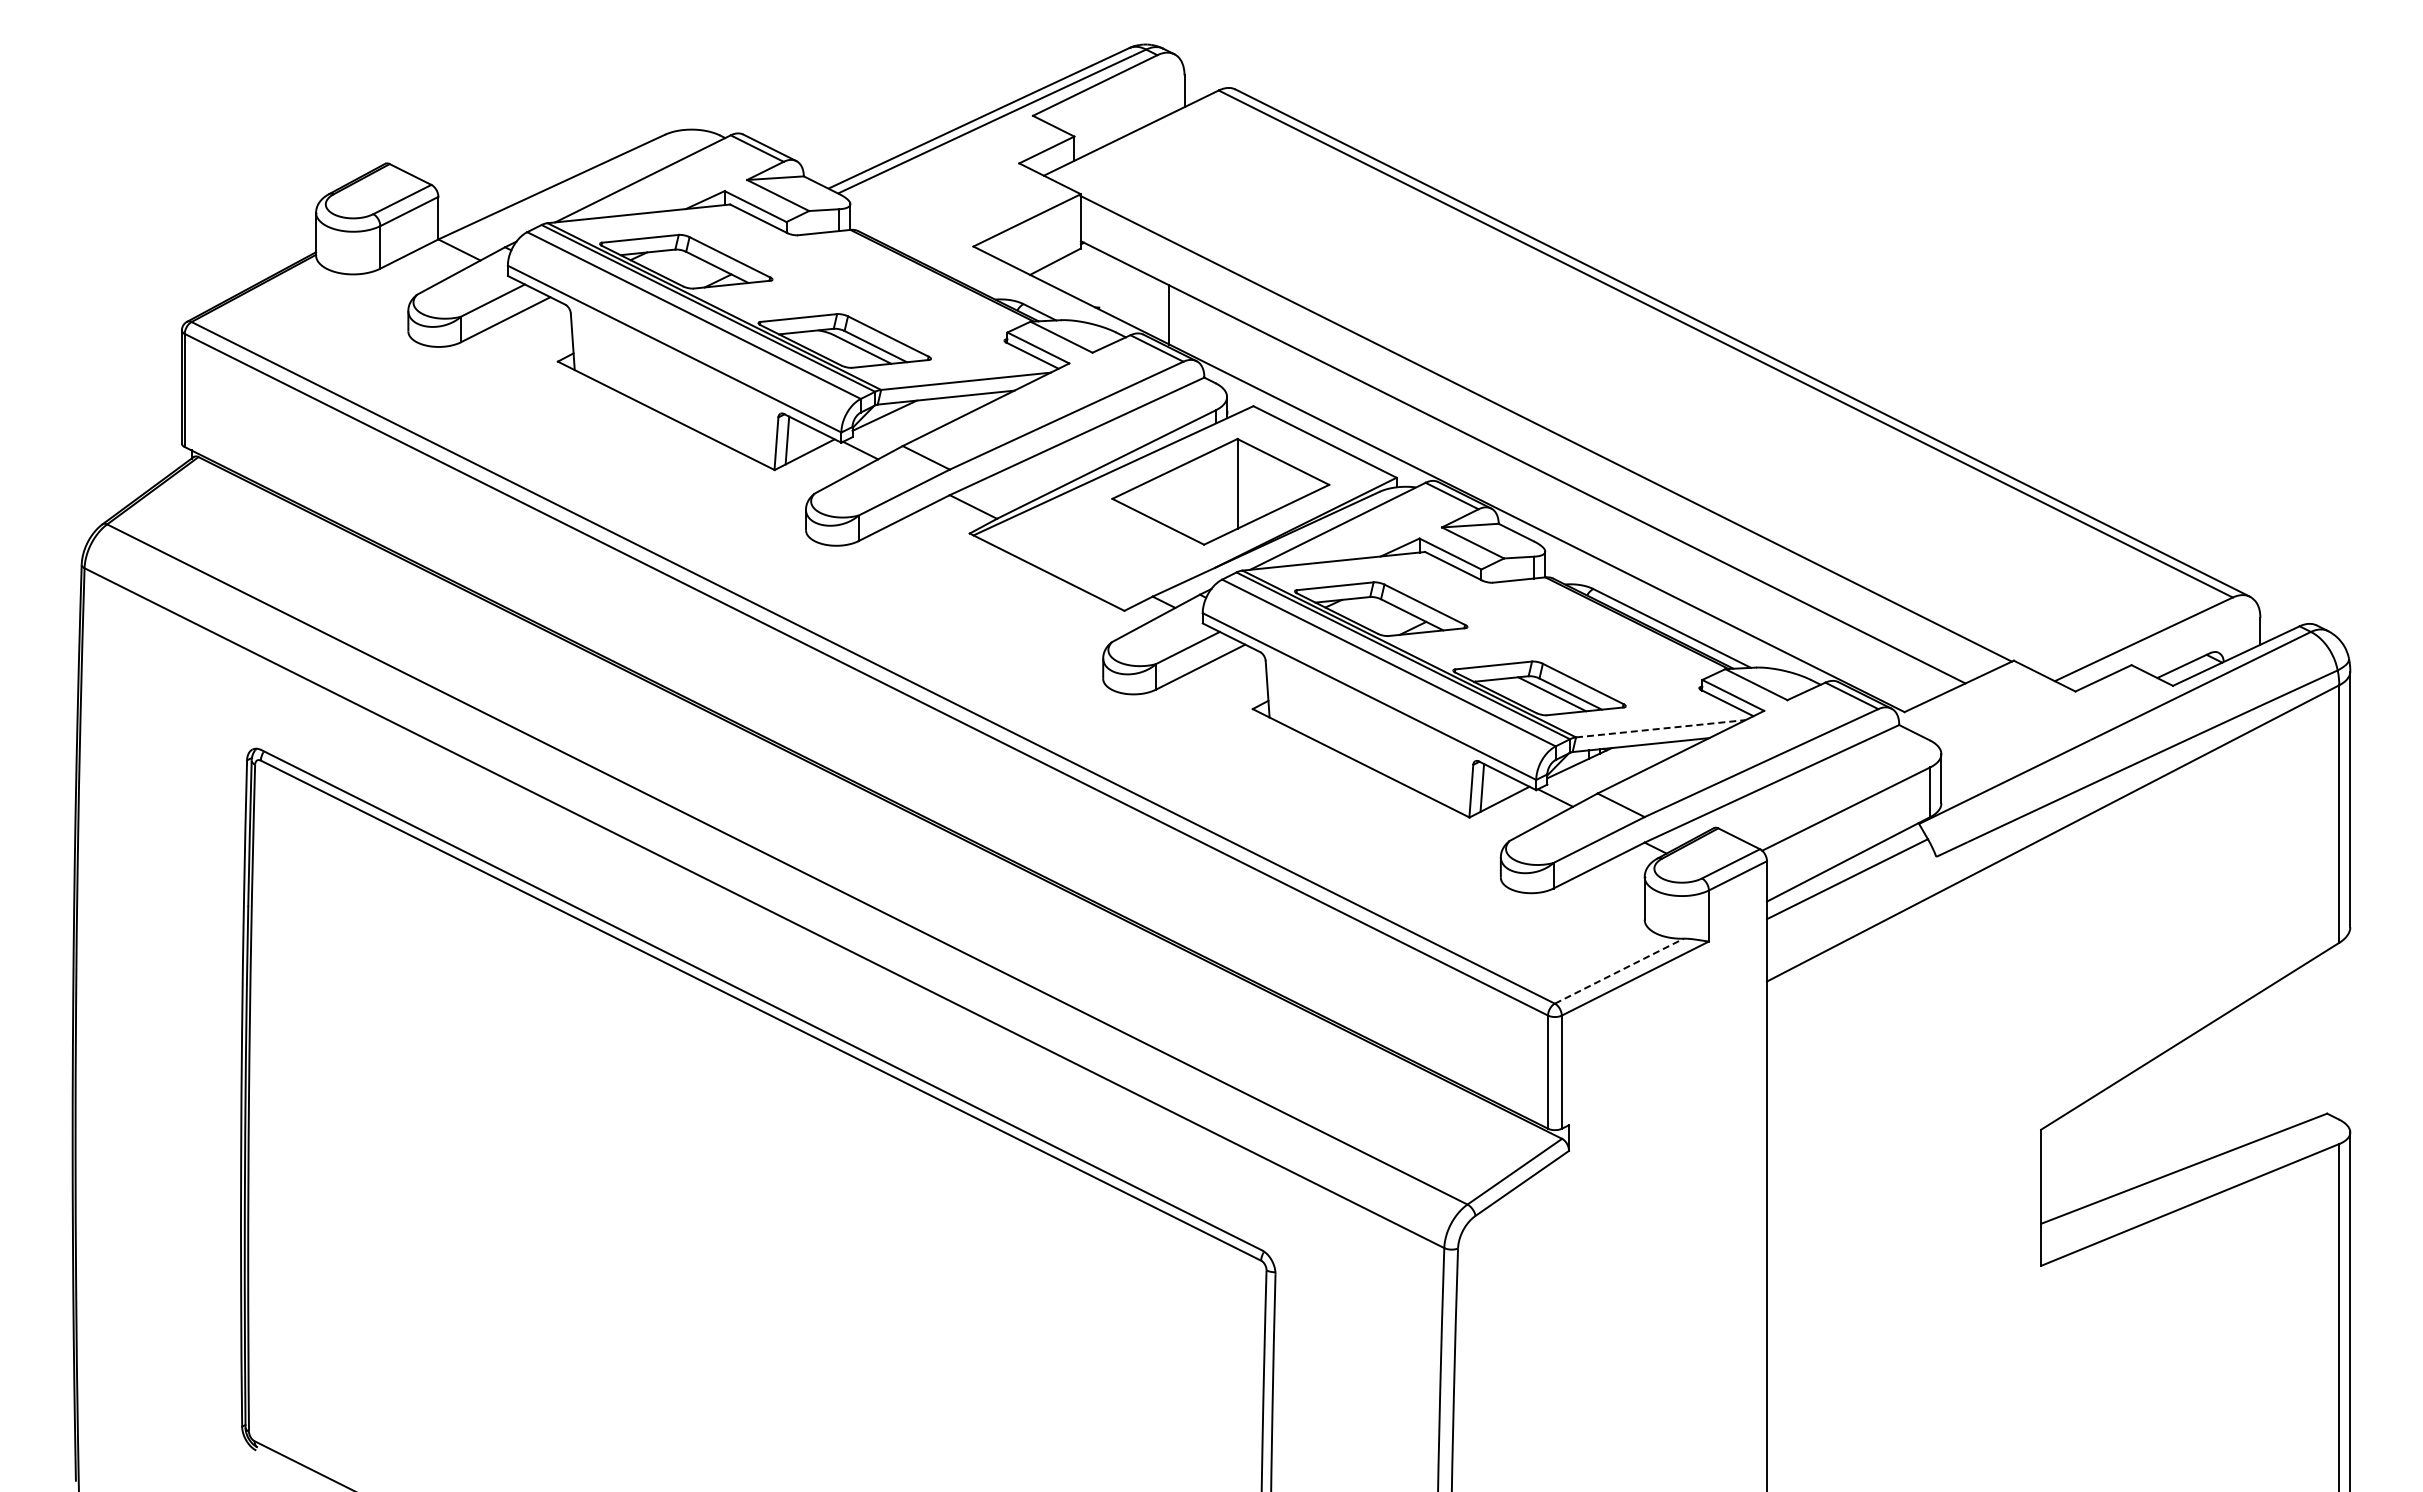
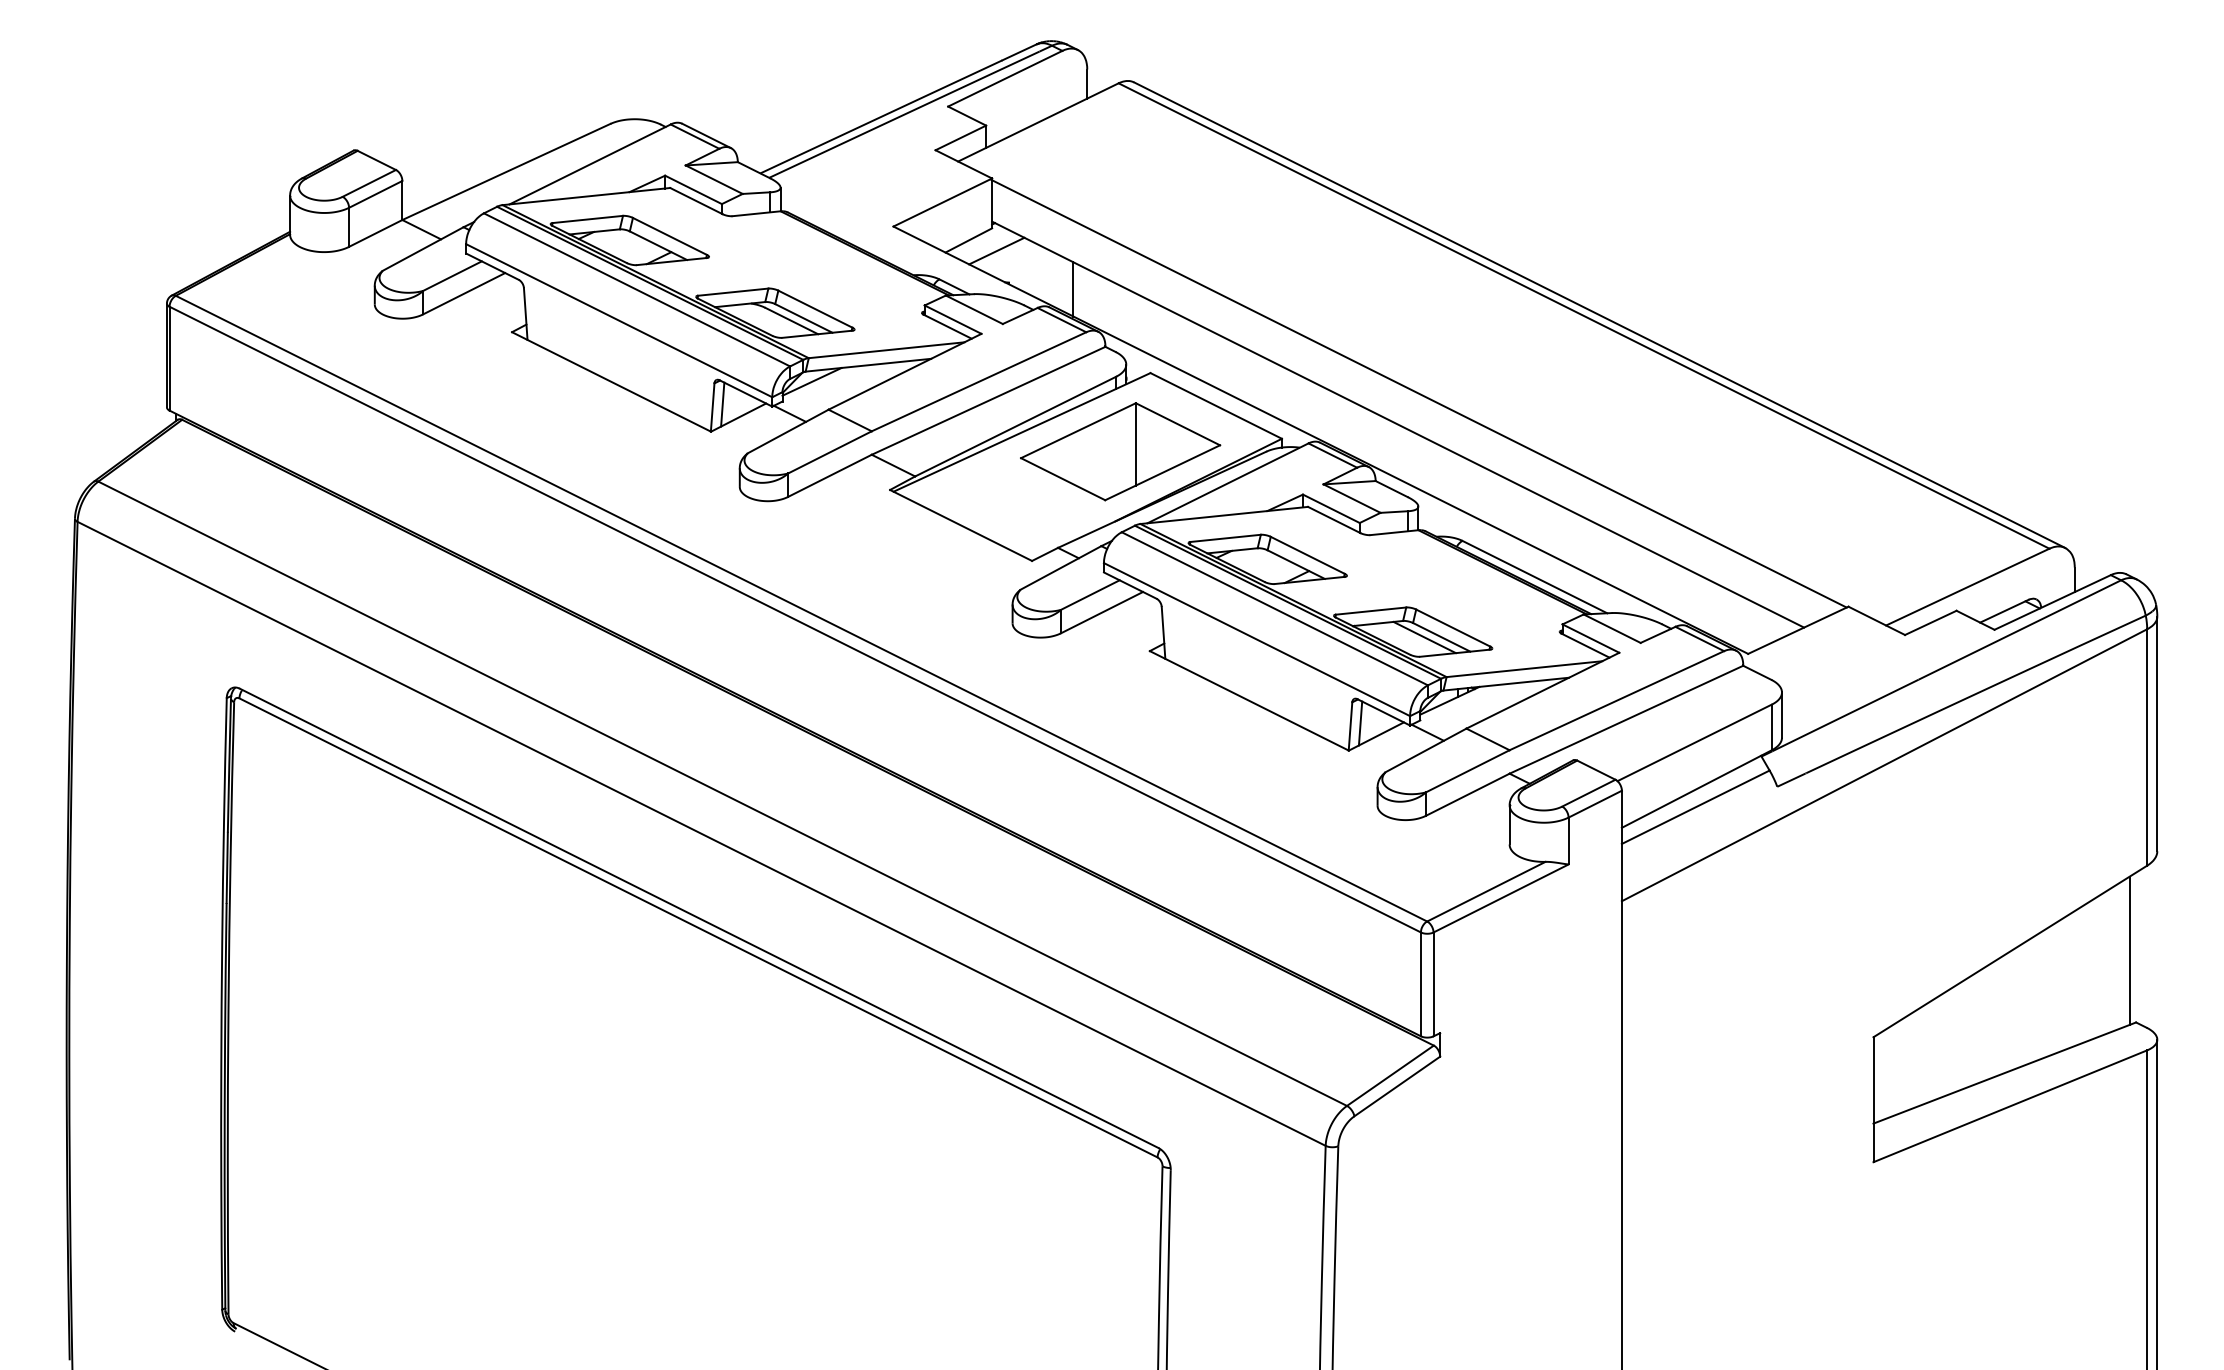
line: (1085, 272) -> (996, 250), added
line: (1661, 728) -> (1525, 668), dashed -> solid
line: (1619, 970) -> (1486, 891), dashed -> solid
line: (2320, 1035) -> (2129, 950), added

